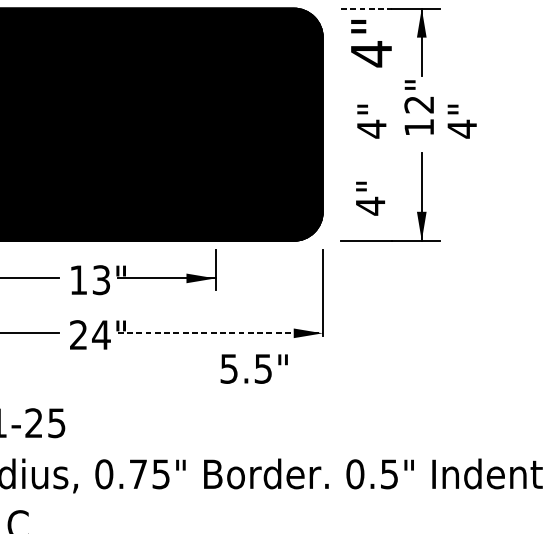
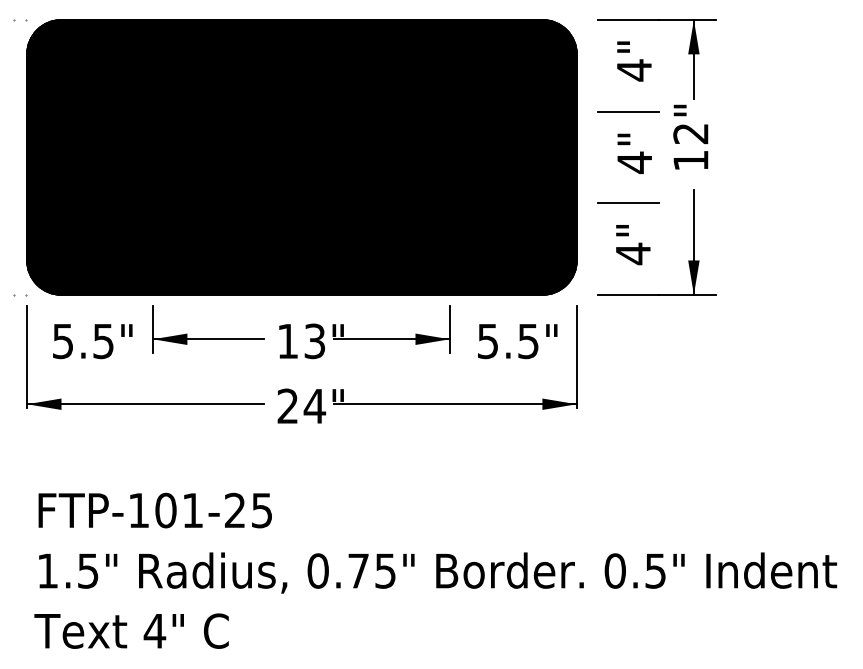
line: (366, 8) -> (628, 20), dashed -> solid
part: (371, 43) -> (634, 61), size x0.71
line: (366, 85) -> (628, 111), added
part: (462, 121) -> (741, 153), removed
line: (366, 163) -> (628, 203), added
line: (220, 333) -> (455, 404), dashed -> solid
part: (254, 369) -> (517, 341), moved

